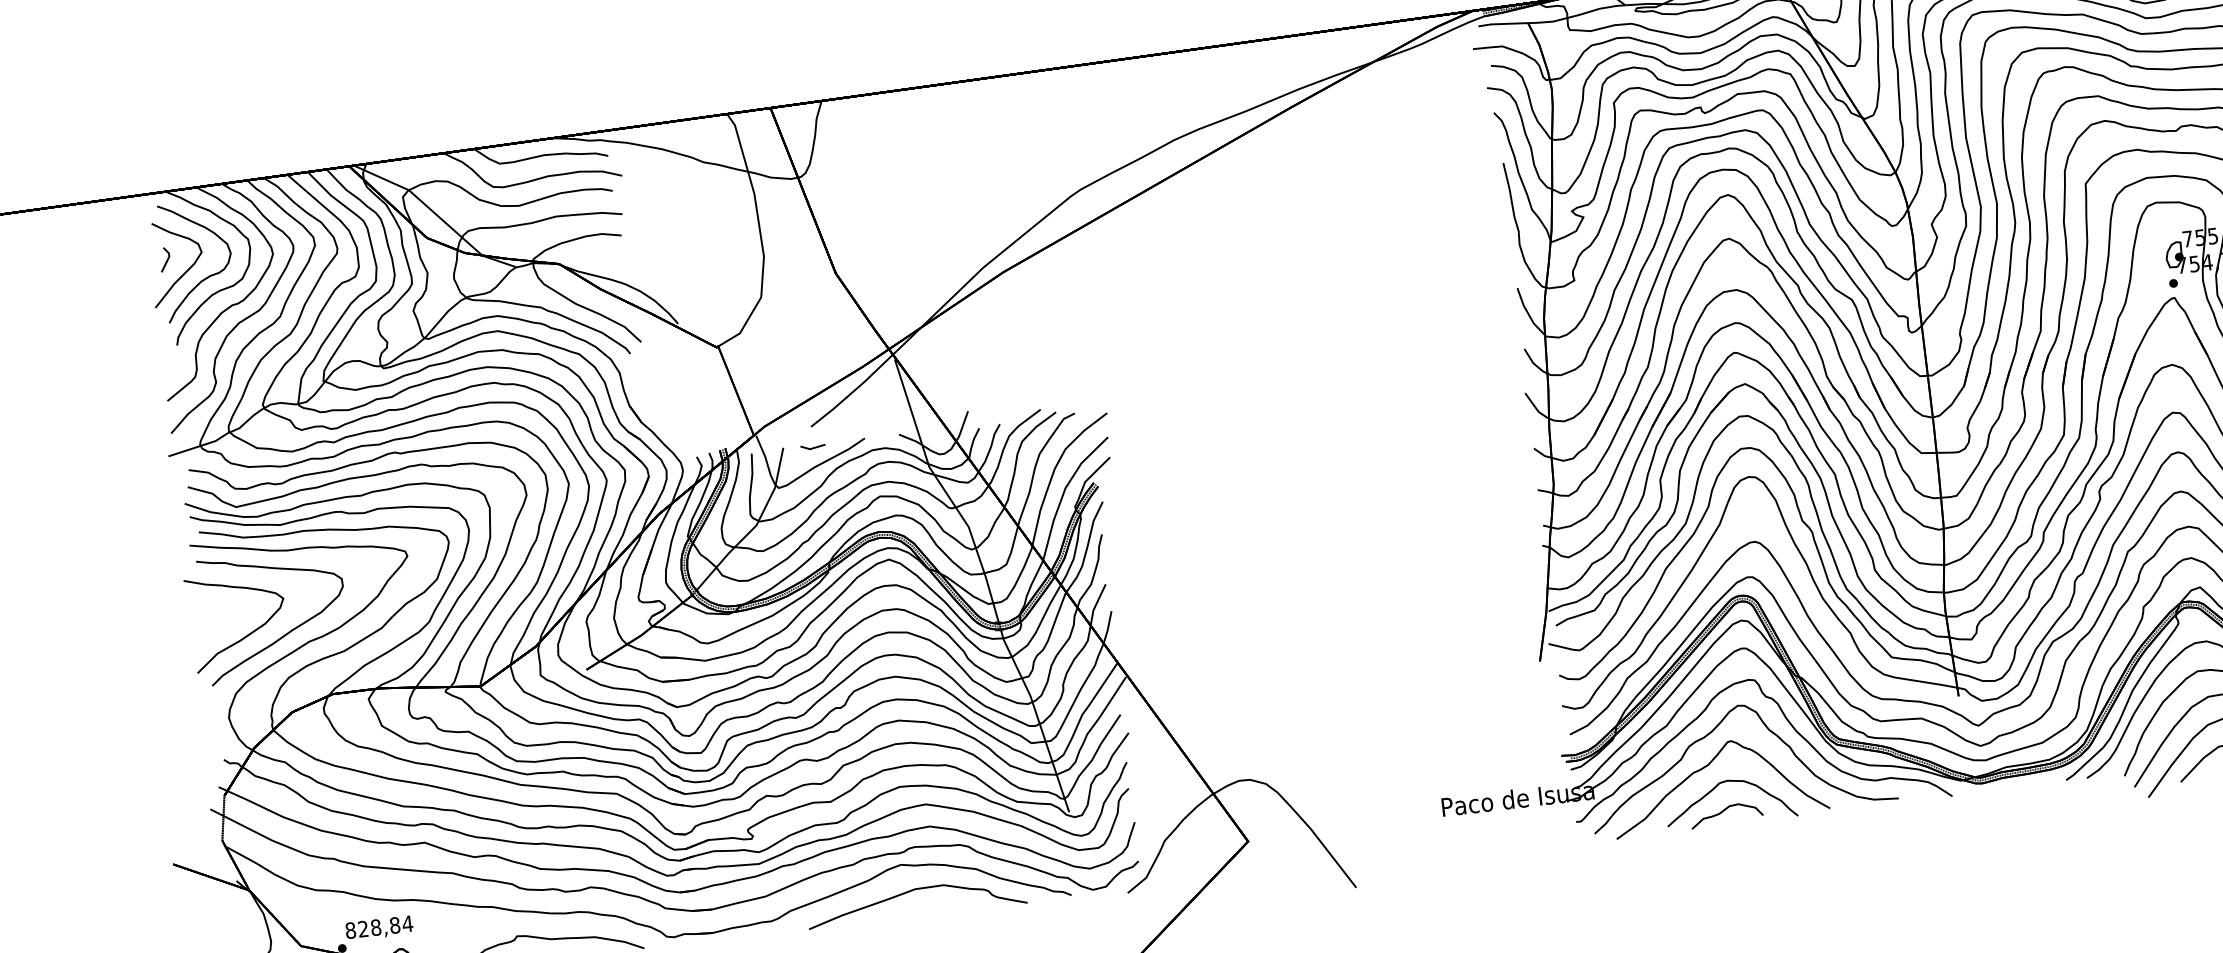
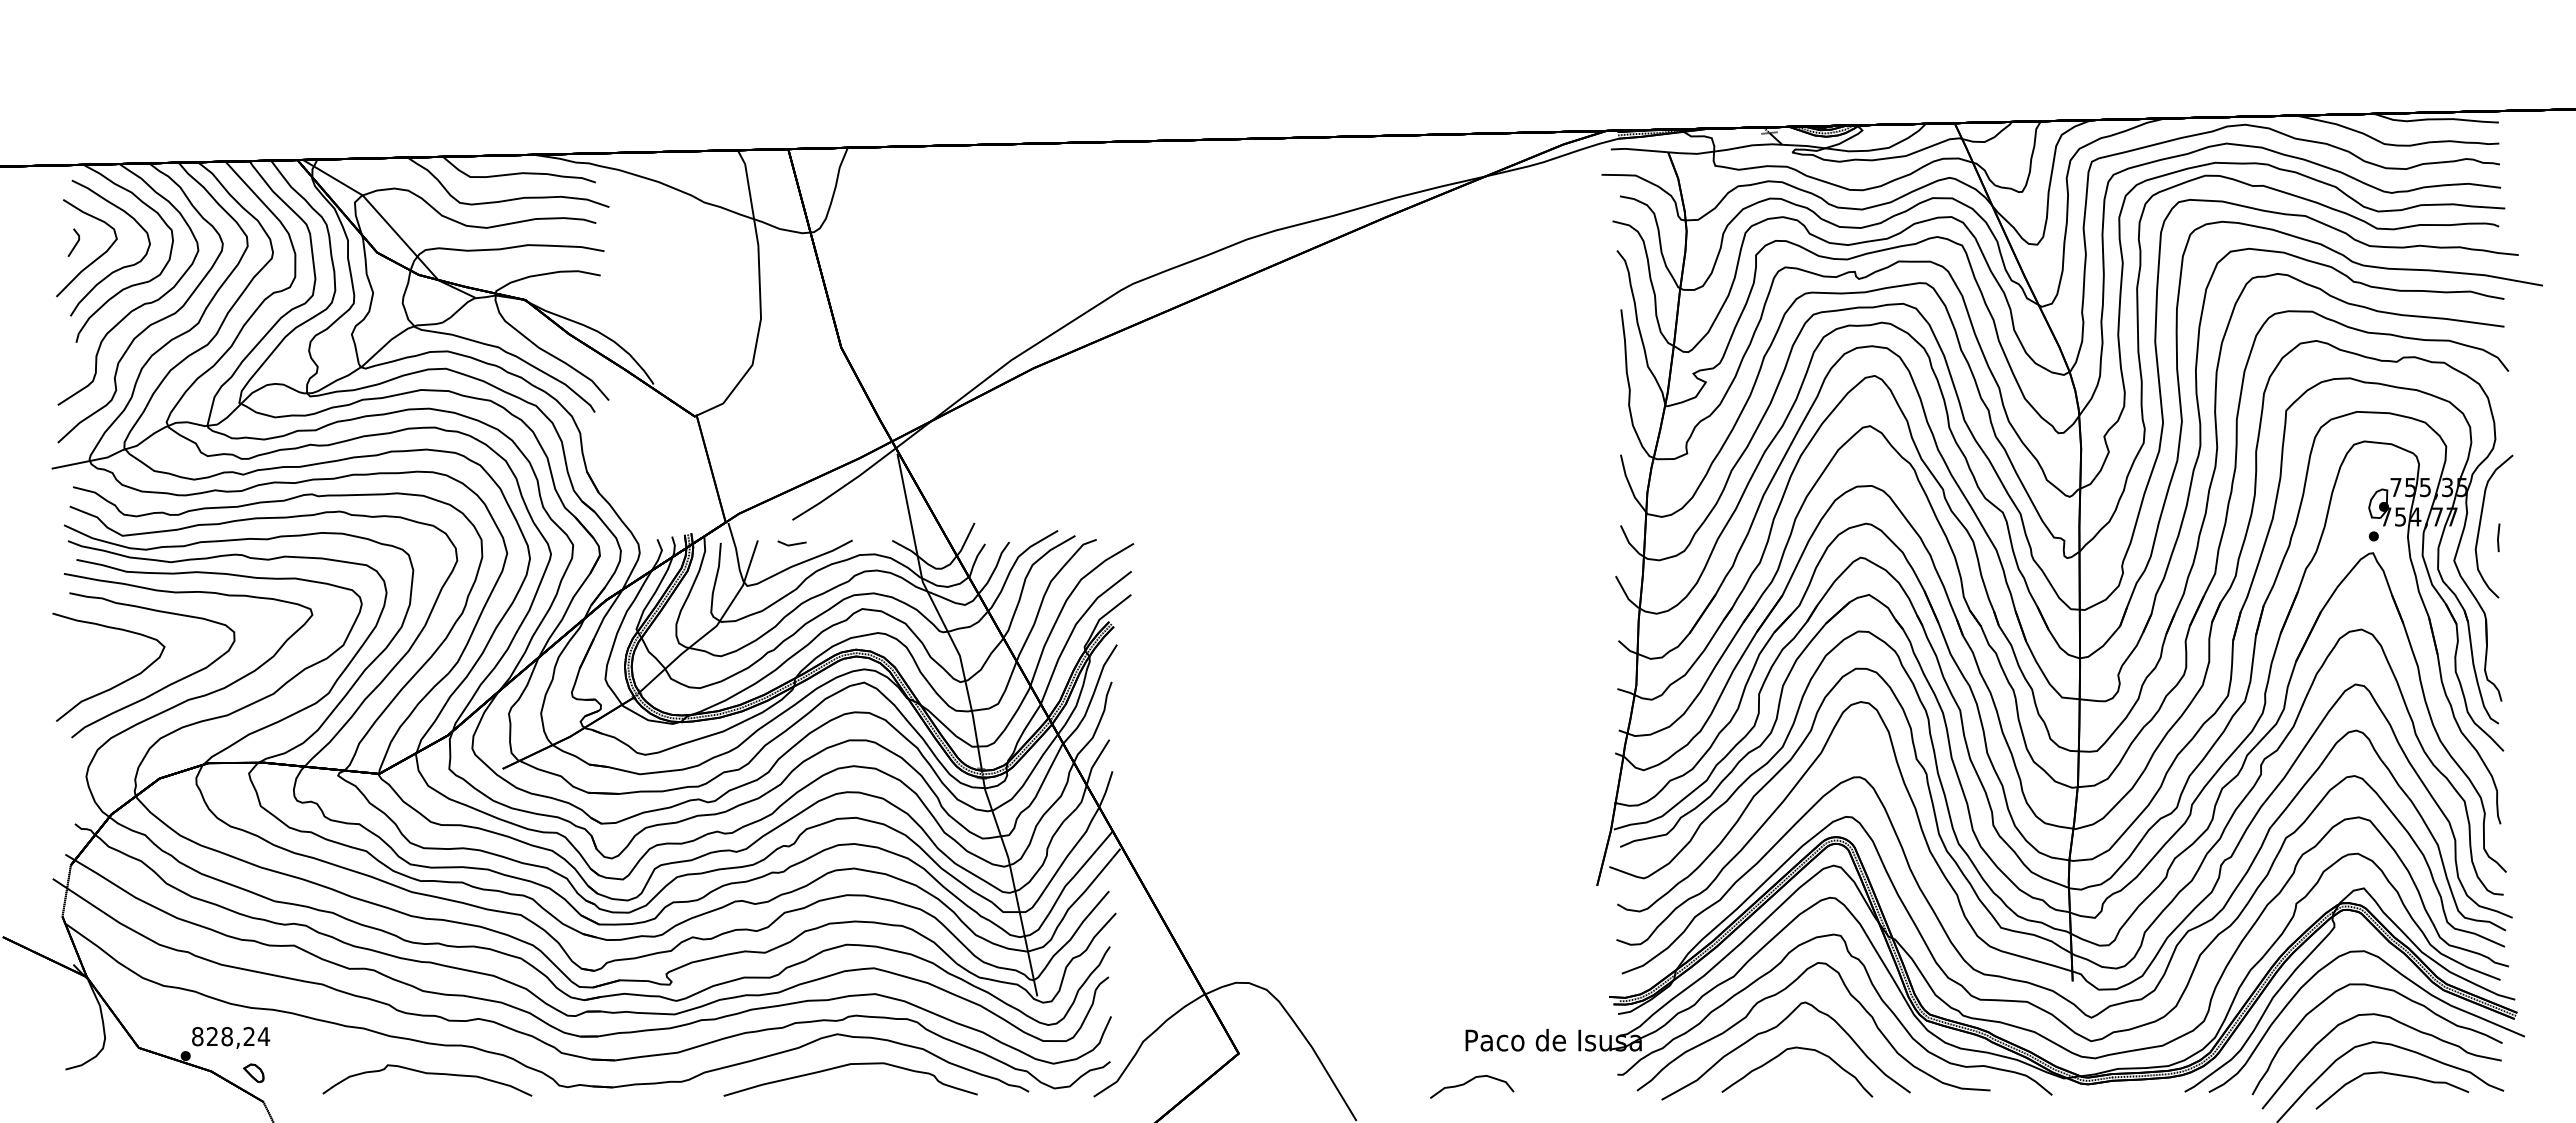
curve: (1724, 810) -> (1470, 1081), moved
text: (395, 925) -> (249, 1036), 828,84 -> 828,24

